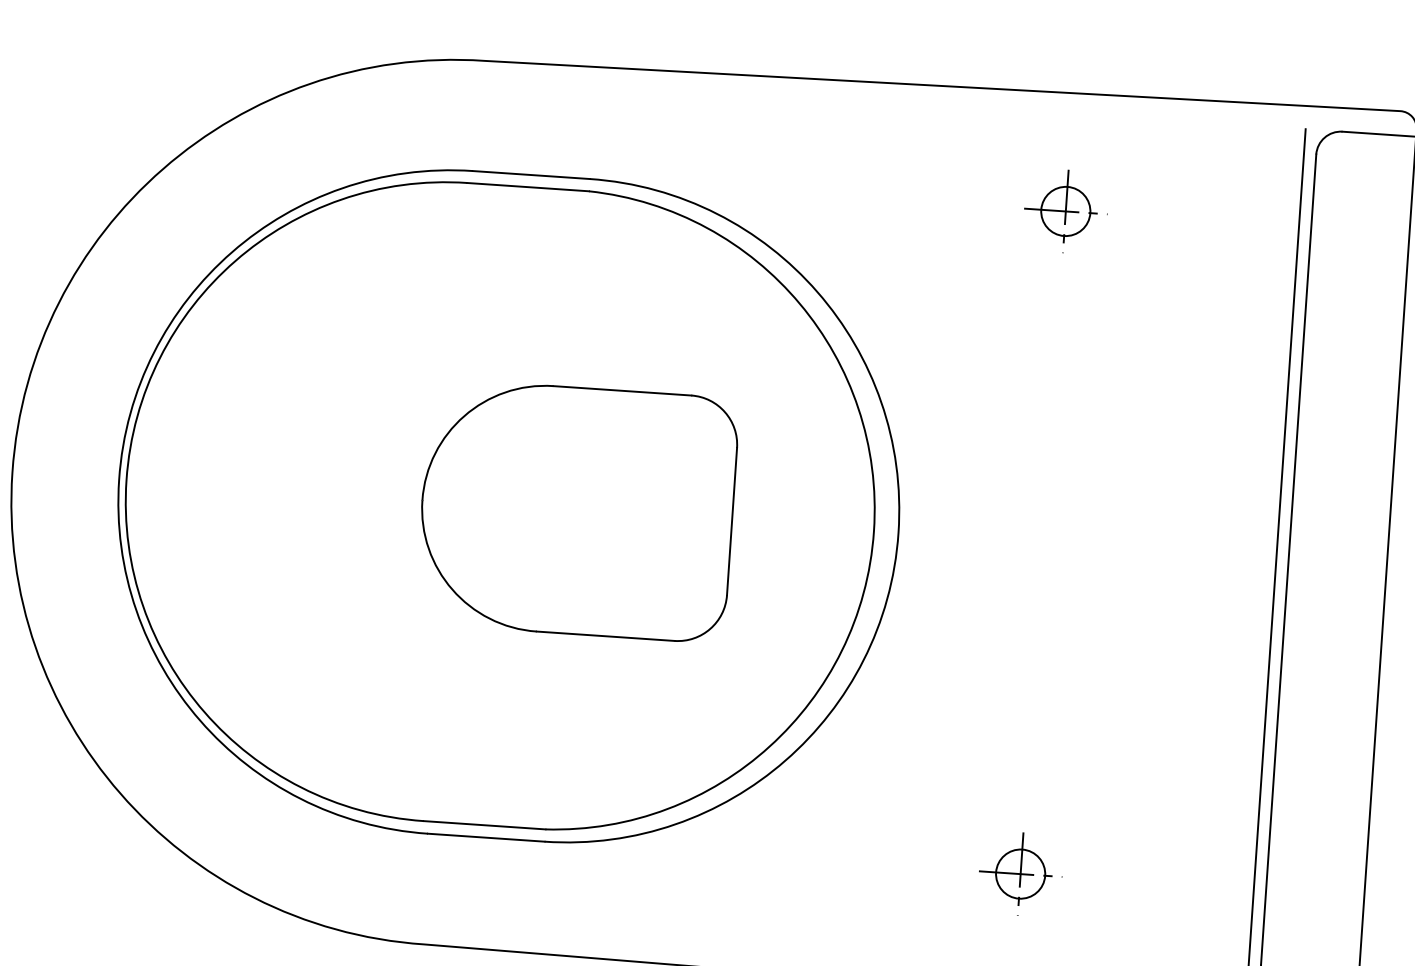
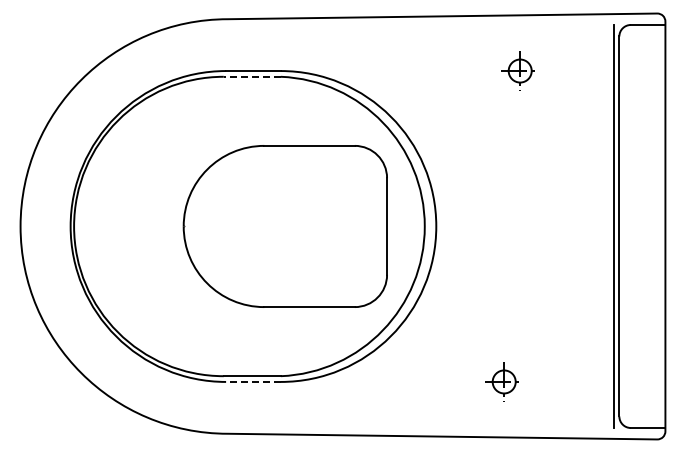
line: (528, 186) -> (252, 76), solid -> dashed
part: (1060, 209) -> (517, 70), moved
part: (577, 511) -> (285, 226), size x1.4
line: (484, 836) -> (252, 381), solid -> dashed

